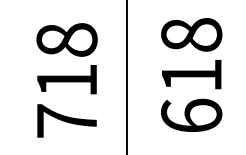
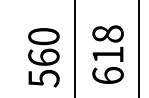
text: (66, 80) -> (43, 57), 718 -> 560

